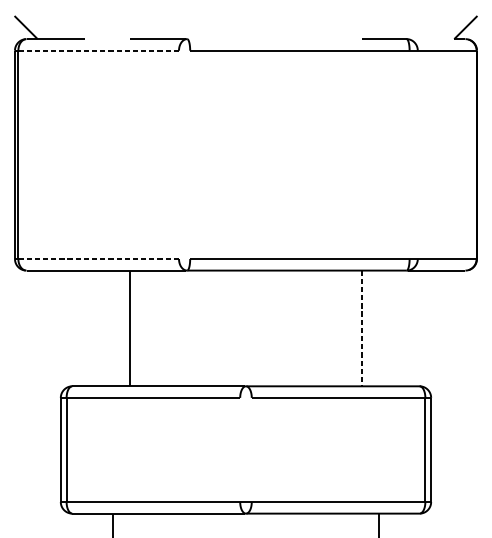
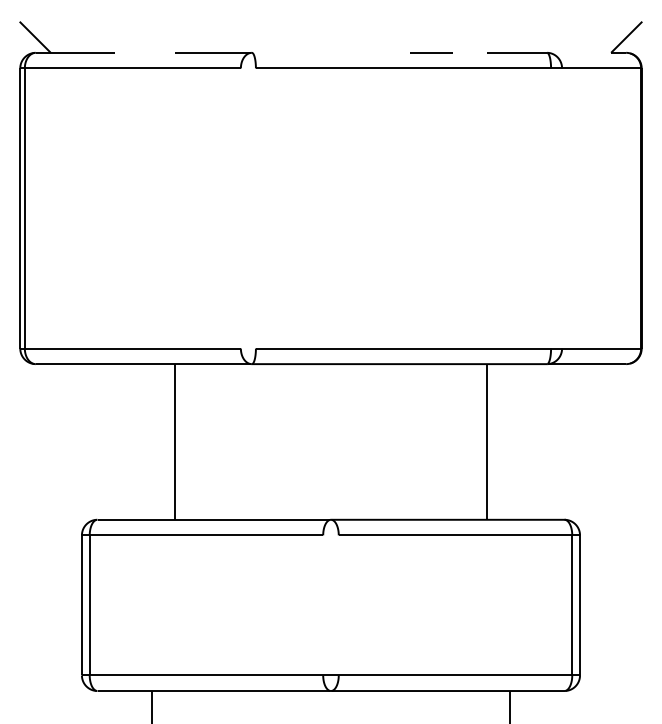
line: (320, 38) -> (431, 52), added
line: (99, 50) -> (133, 68), dashed -> solid
line: (98, 258) -> (132, 348), dashed -> solid
line: (361, 328) -> (486, 441), dashed -> solid

